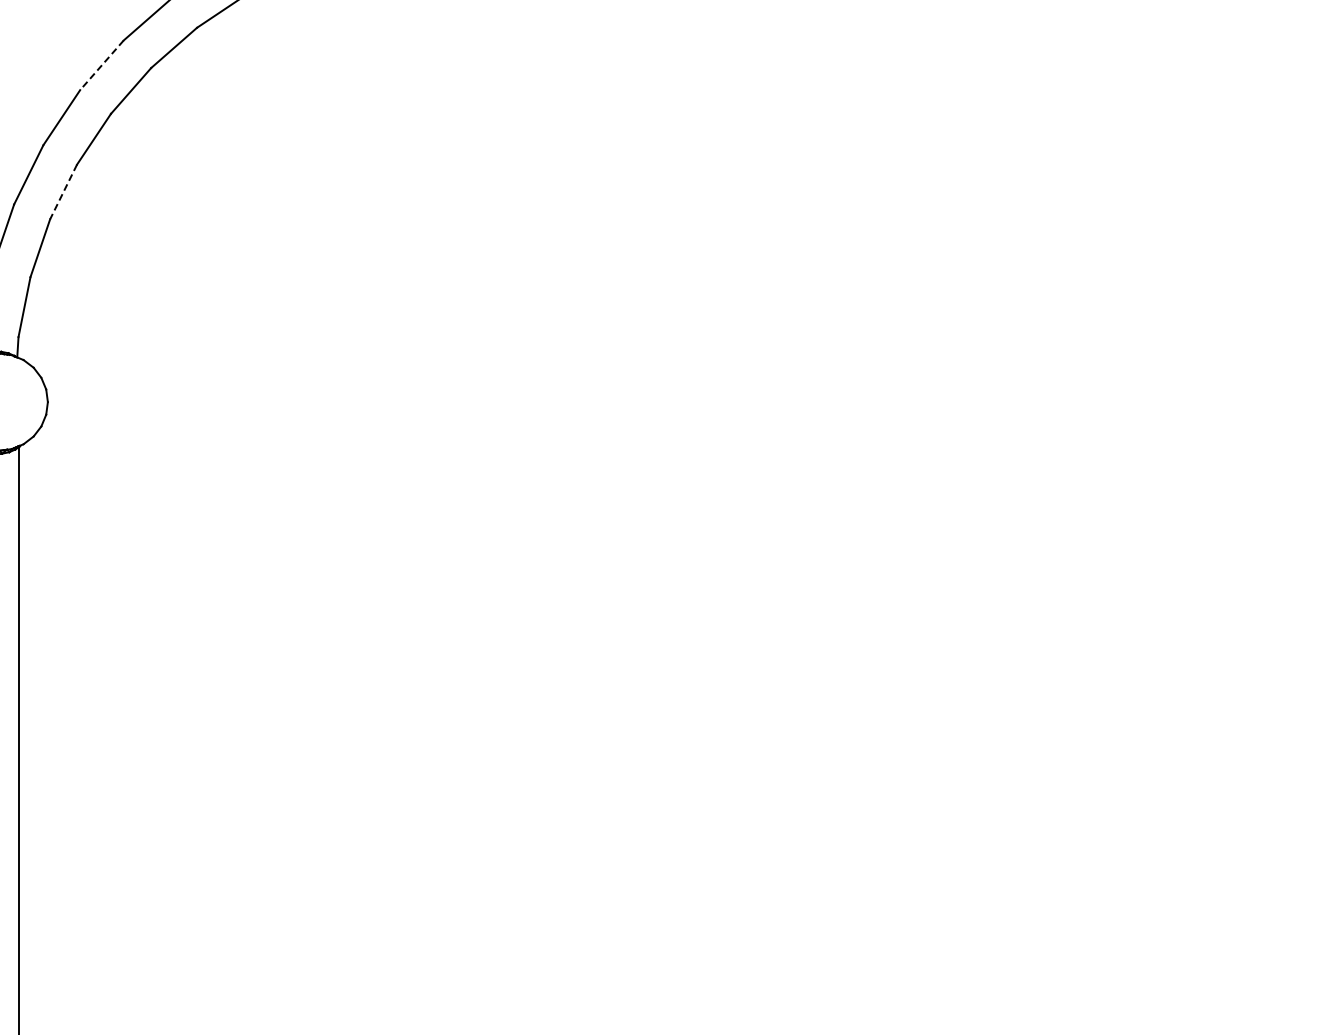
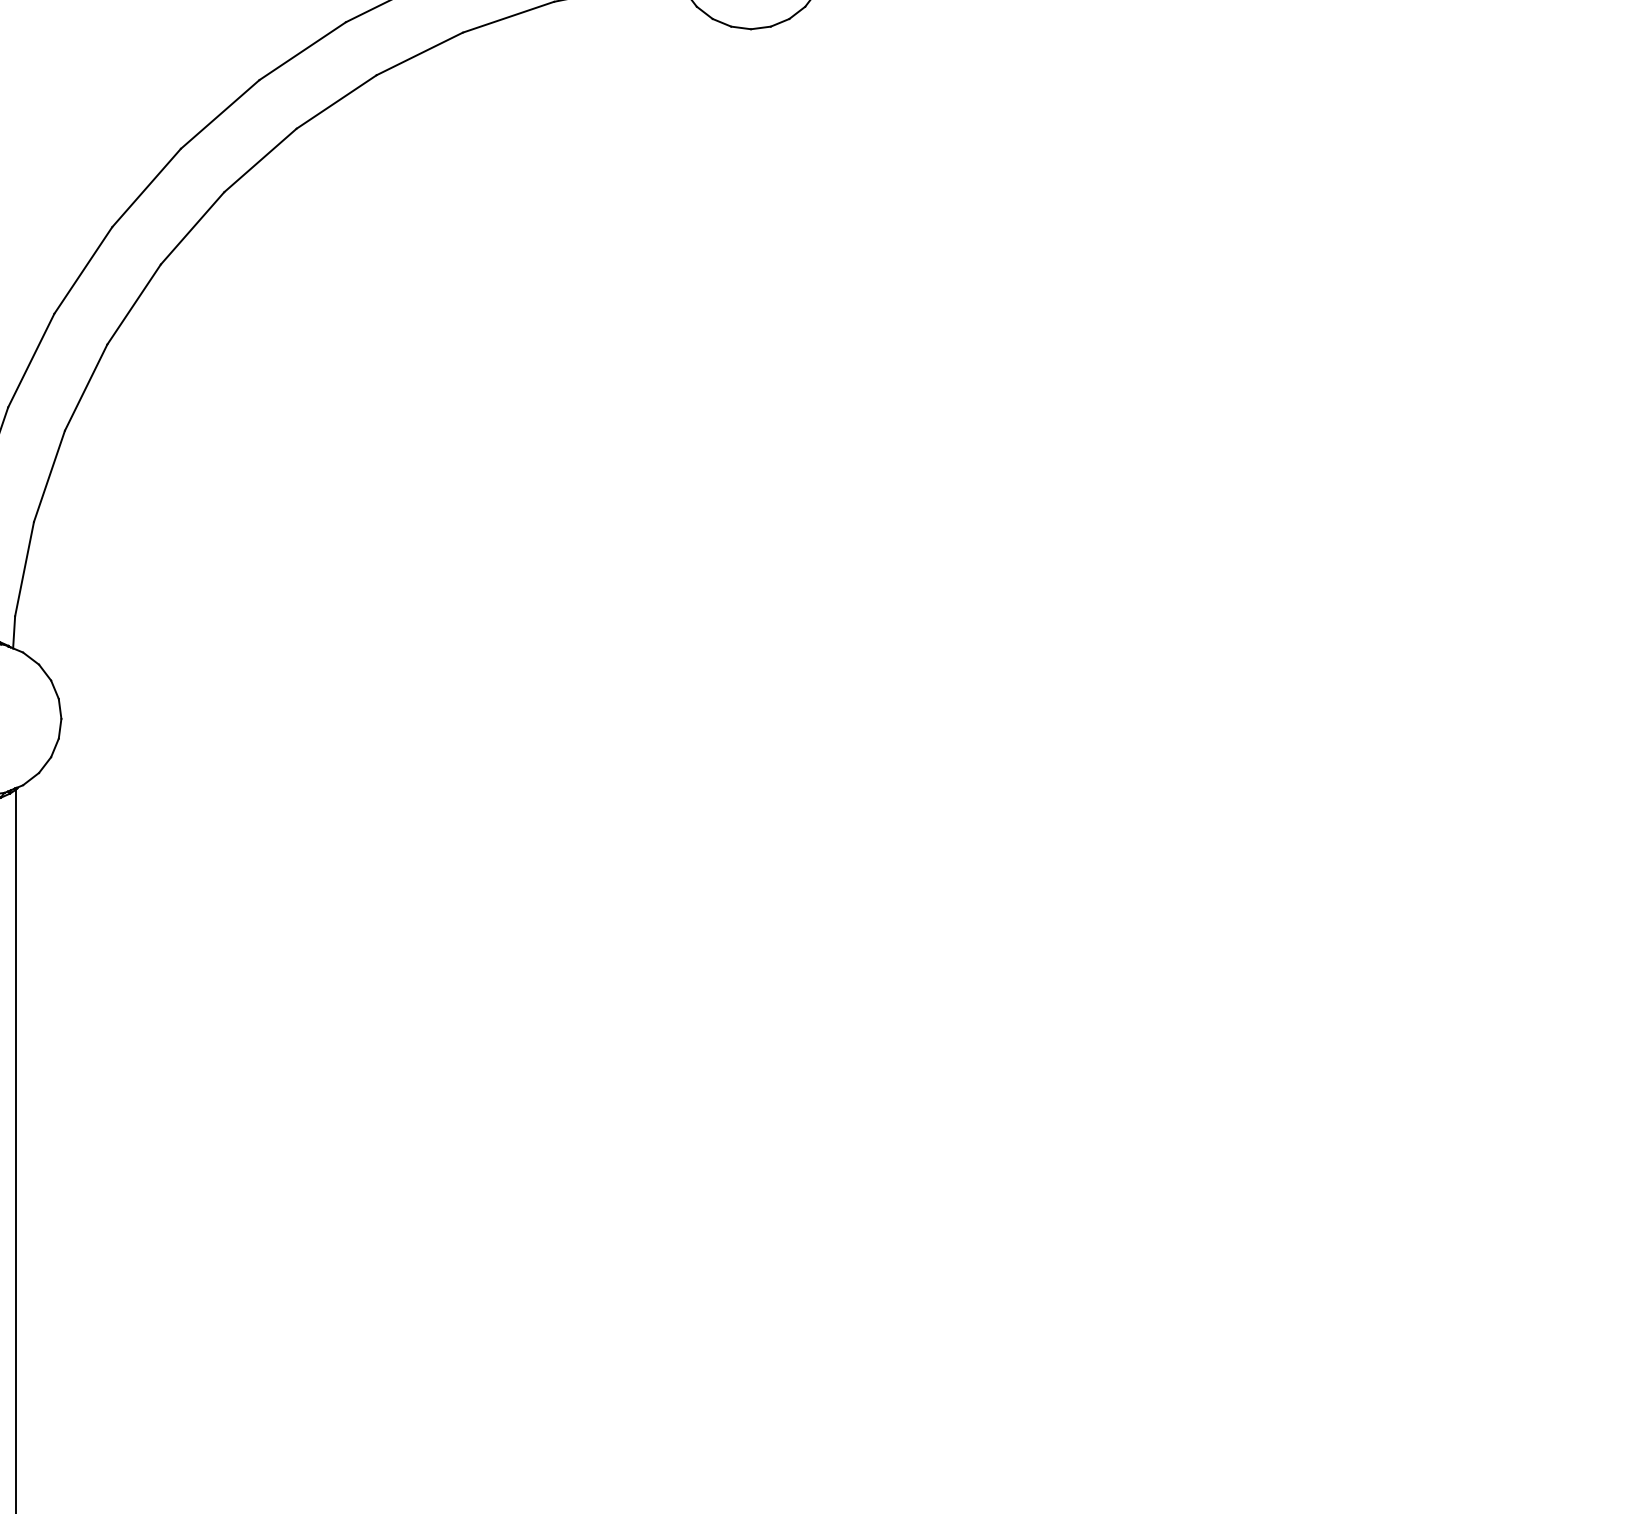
line: (101, 65) -> (145, 188), dashed -> solid
line: (63, 192) -> (86, 388), dashed -> solid

